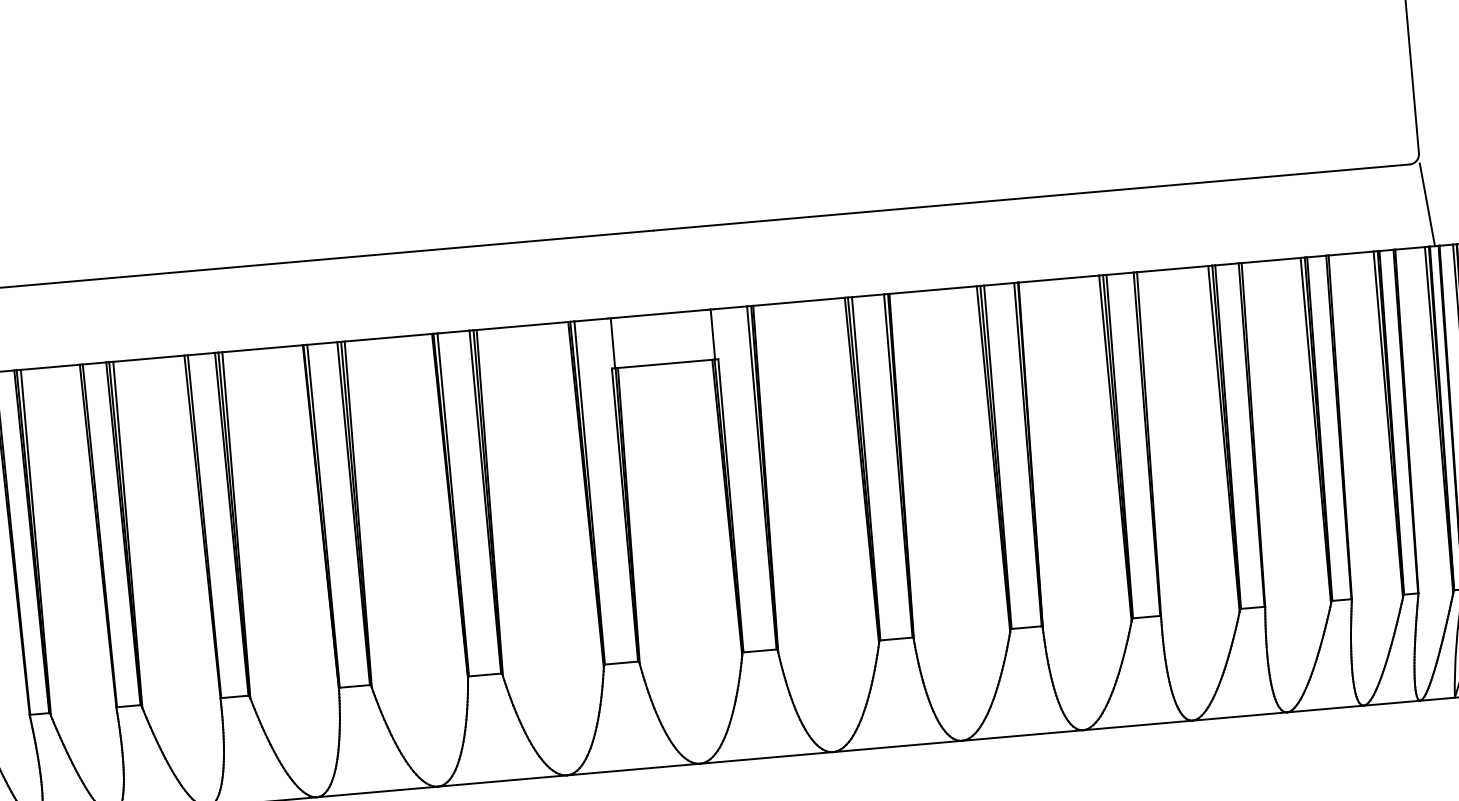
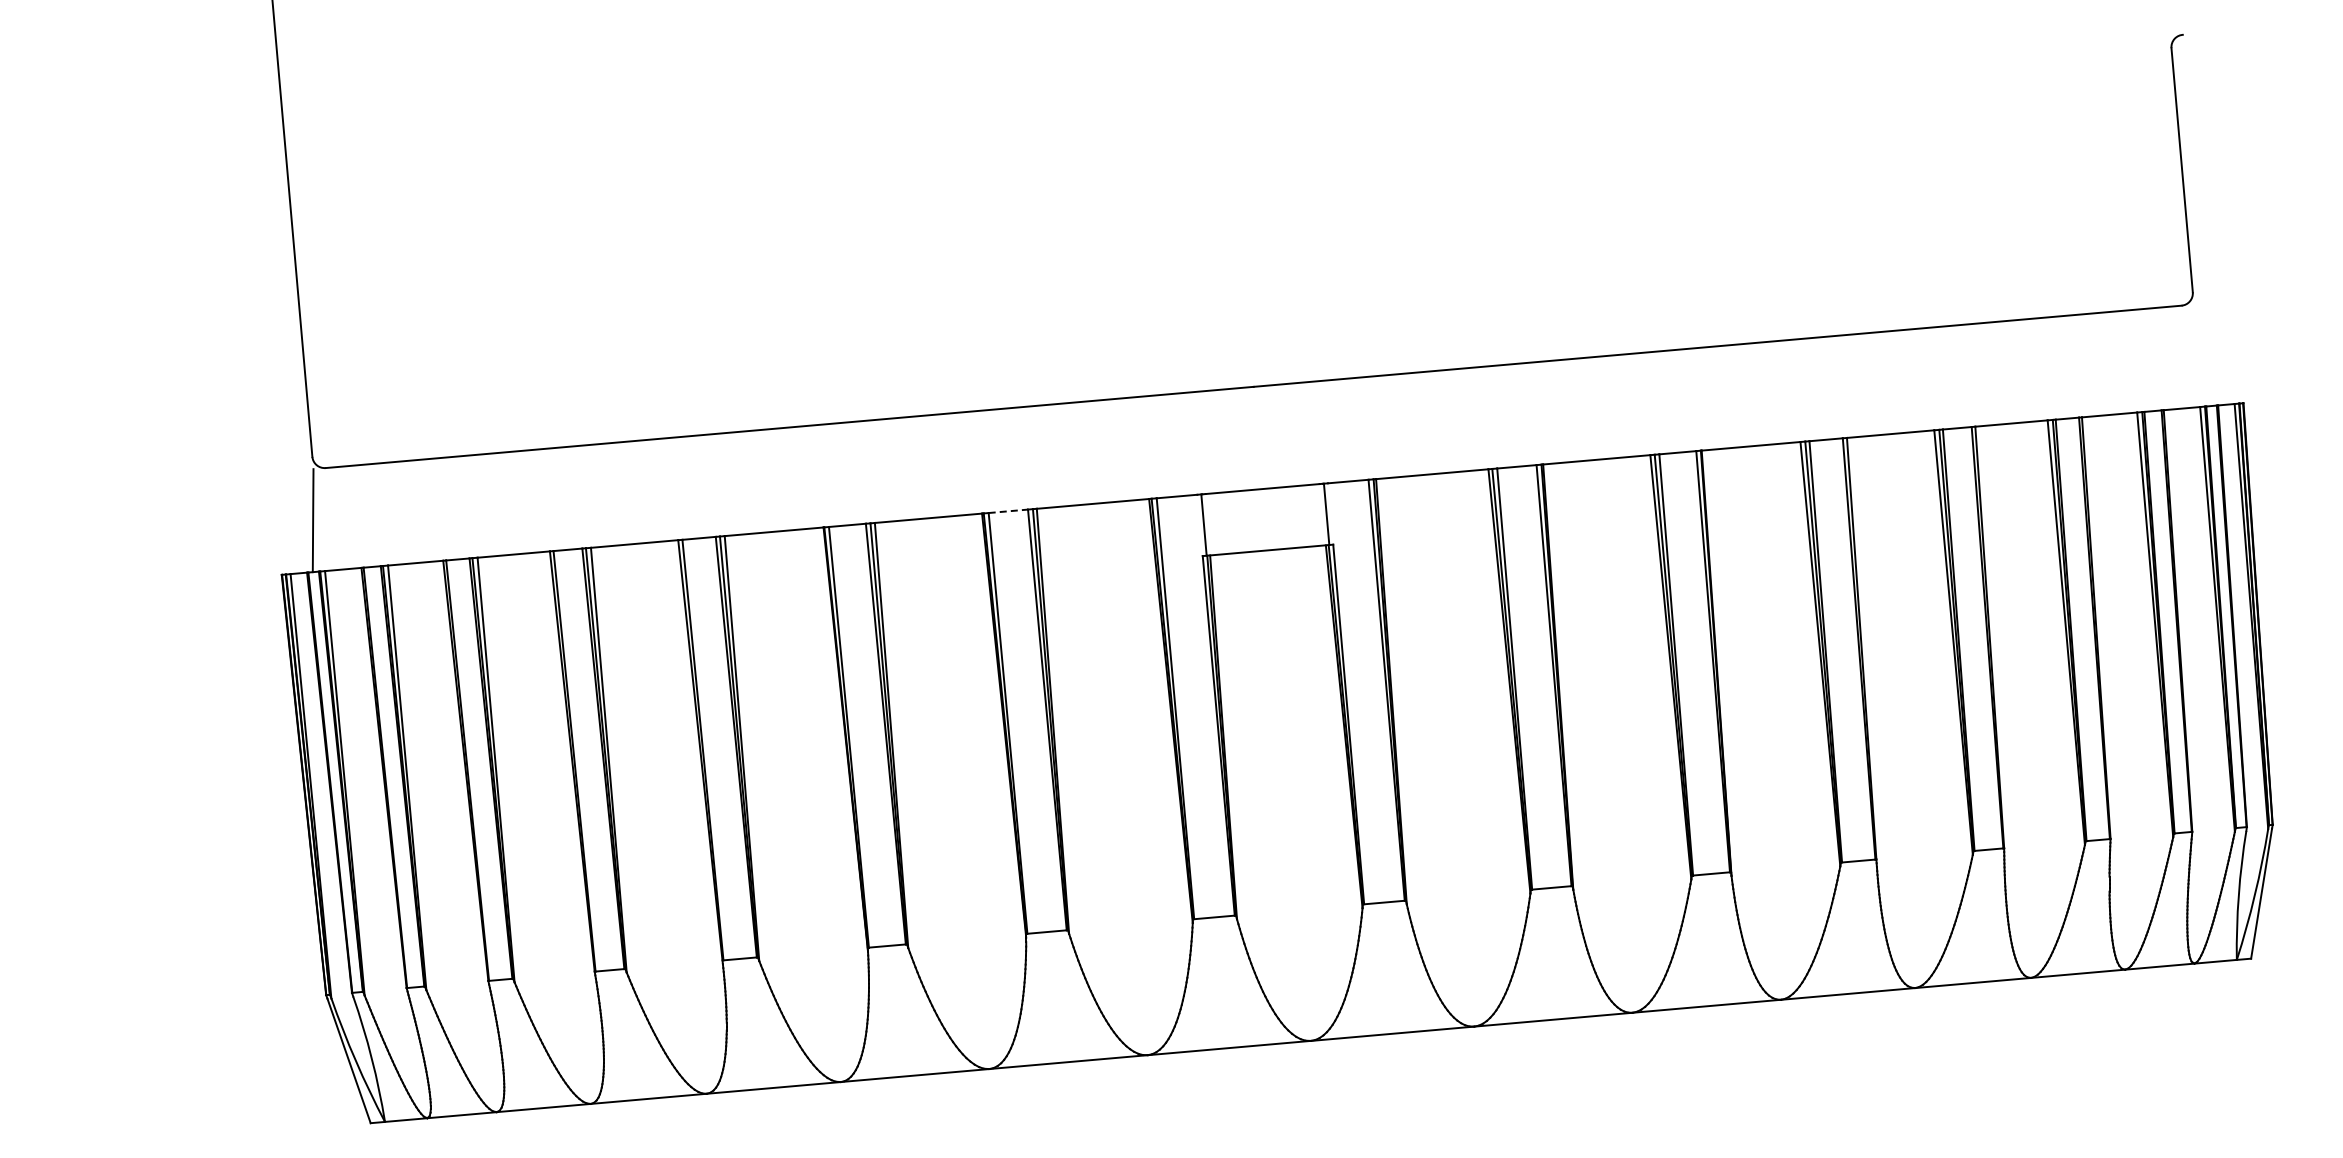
line: (1426, 204) -> (2202, 354), removed
line: (453, 332) -> (1008, 511), solid -> dashed

